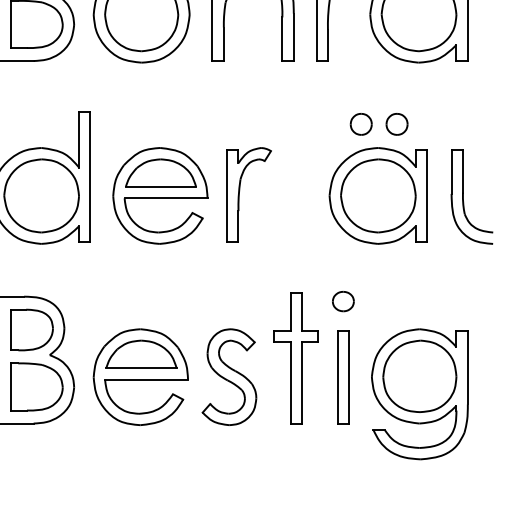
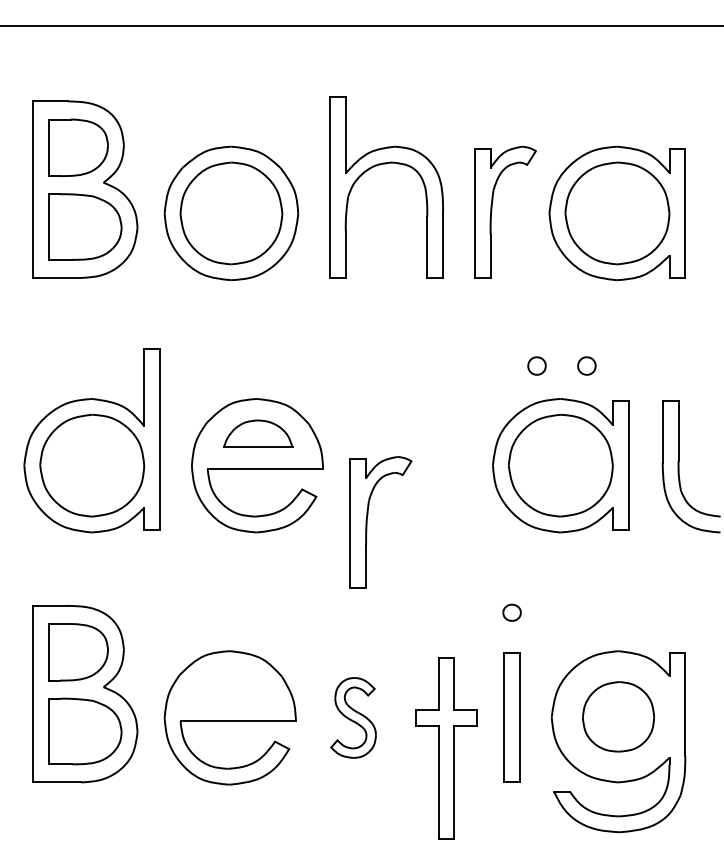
part: (360, 123) -> (536, 365), size x0.6
part: (396, 123) -> (586, 365), size x0.6
part: (160, 172) -> (257, 433), size x0.7
part: (239, 195) -> (367, 522), moved
part: (342, 301) -> (511, 612), size x0.6
part: (140, 354) -> (230, 686), removed
part: (296, 358) -> (446, 748), moved
part: (229, 376) -> (353, 717), size x0.6
part: (419, 376) -> (618, 716), size x0.7

